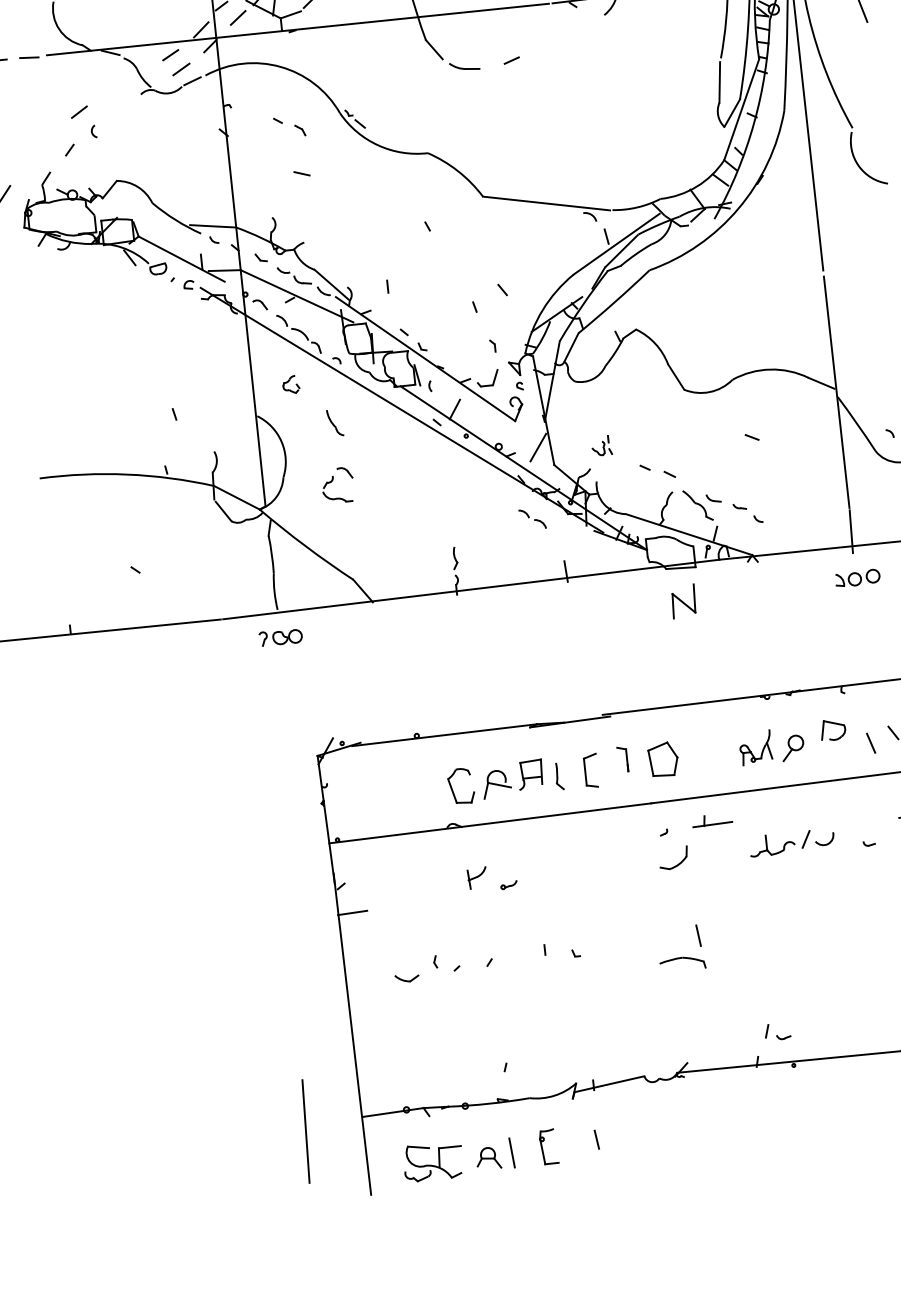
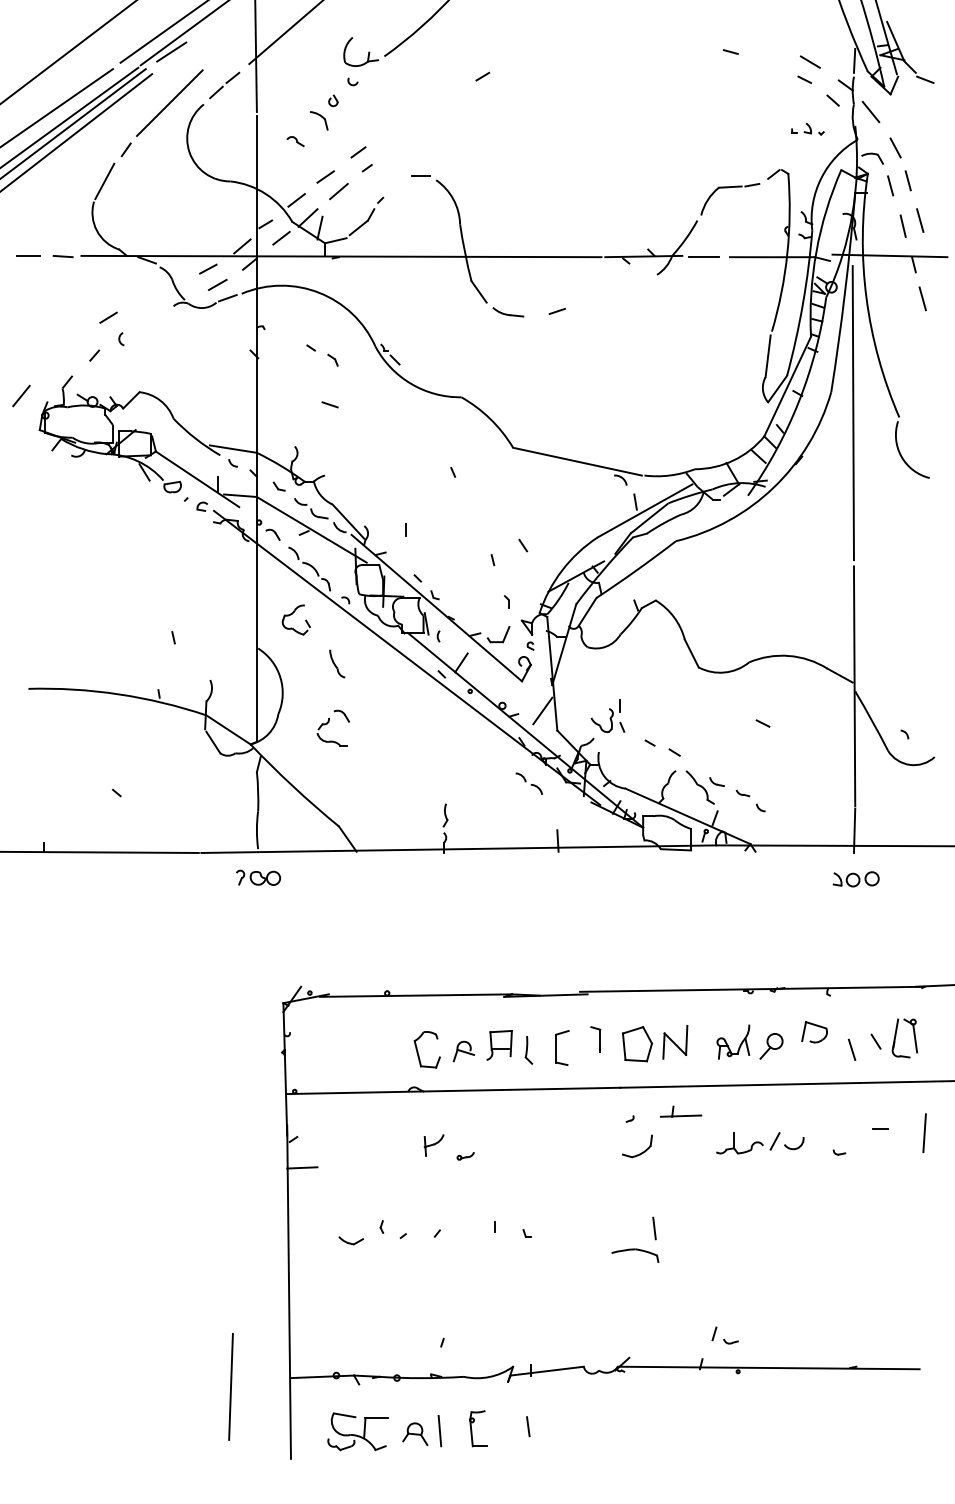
part: (290, 384) -> (295, 619), size x1.67
part: (601, 445) -> (607, 715), size x1.67
part: (683, 601) -> (675, 1042), moved
part: (496, 784) -> (463, 1051), size x0.71

